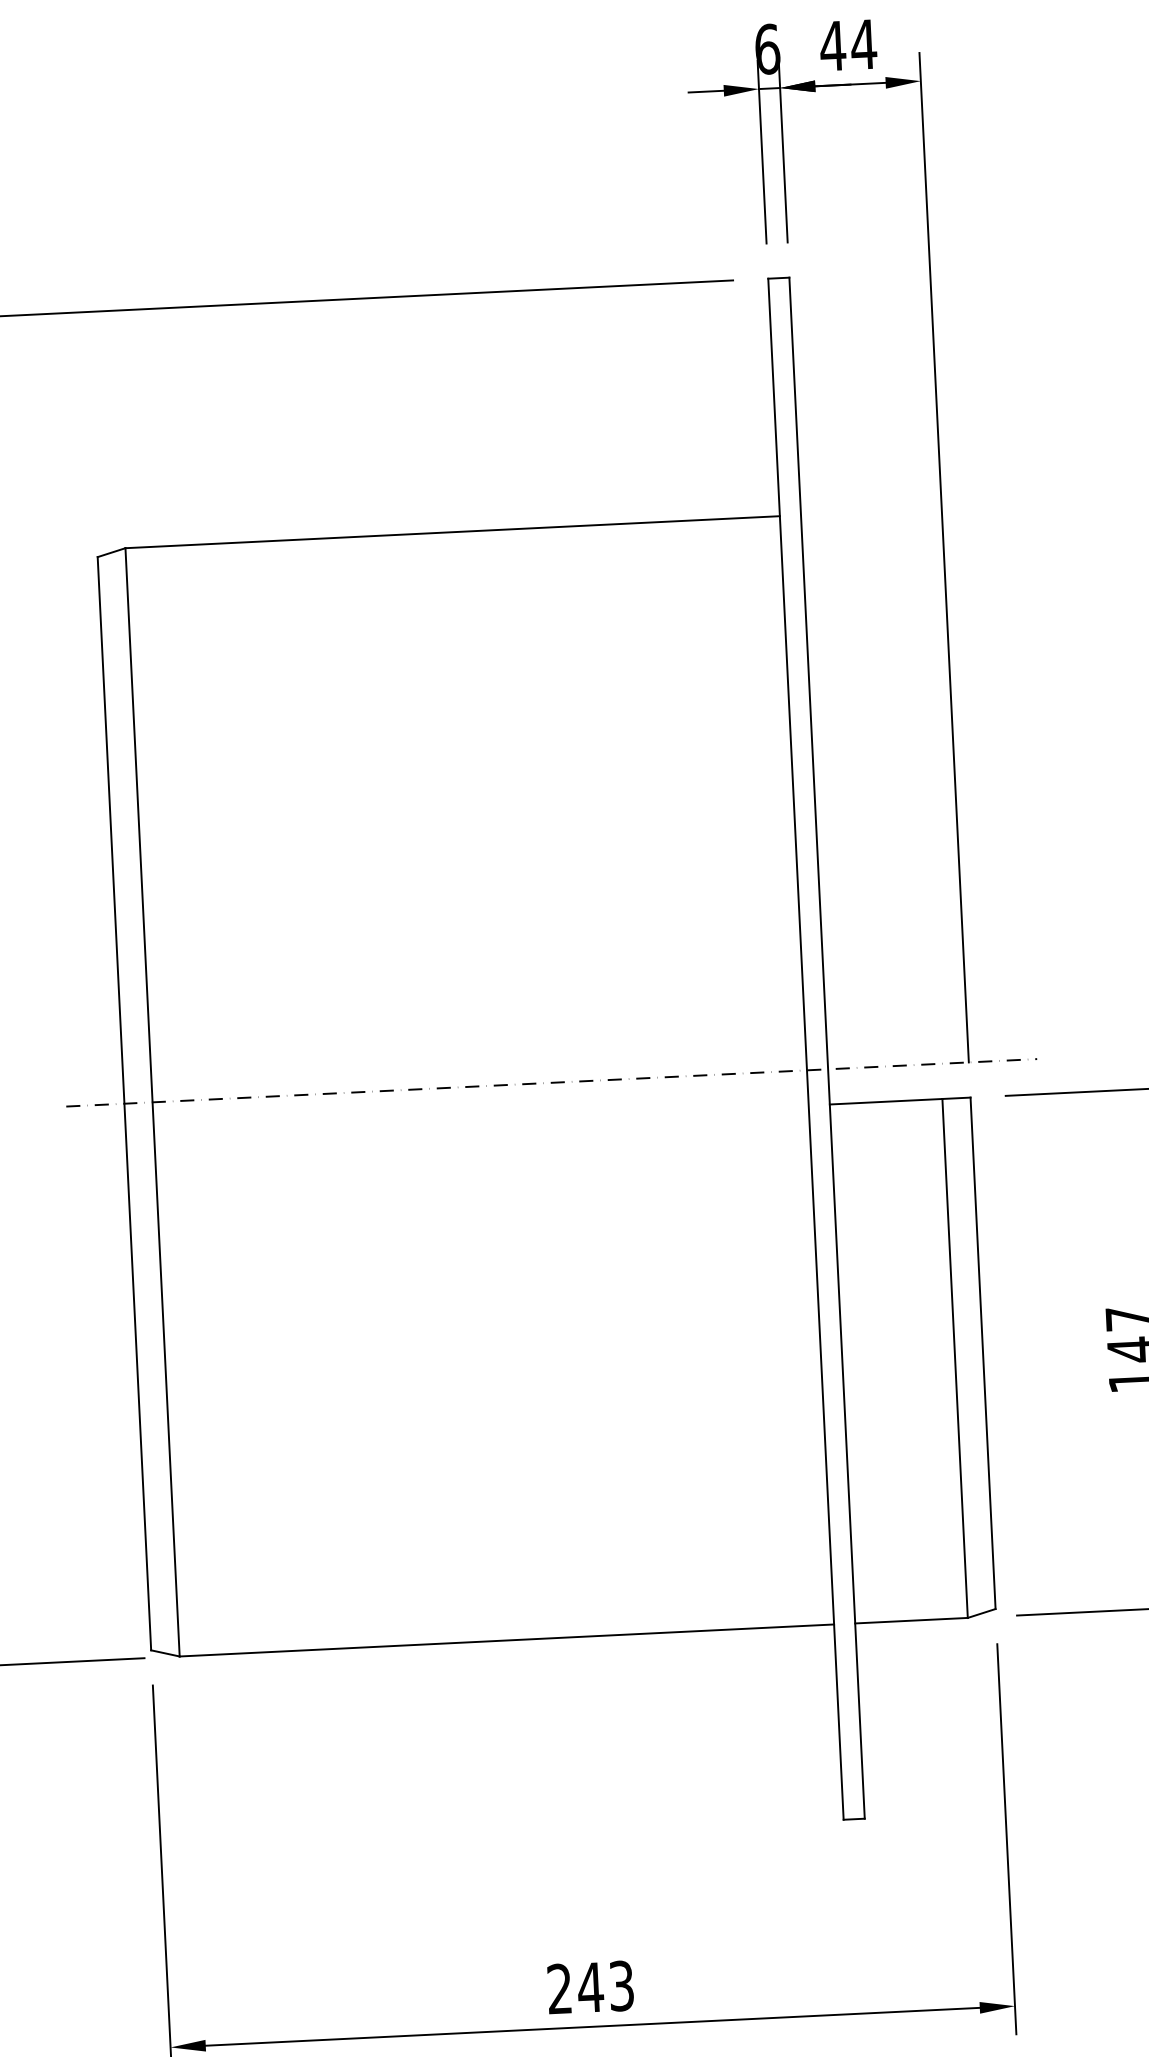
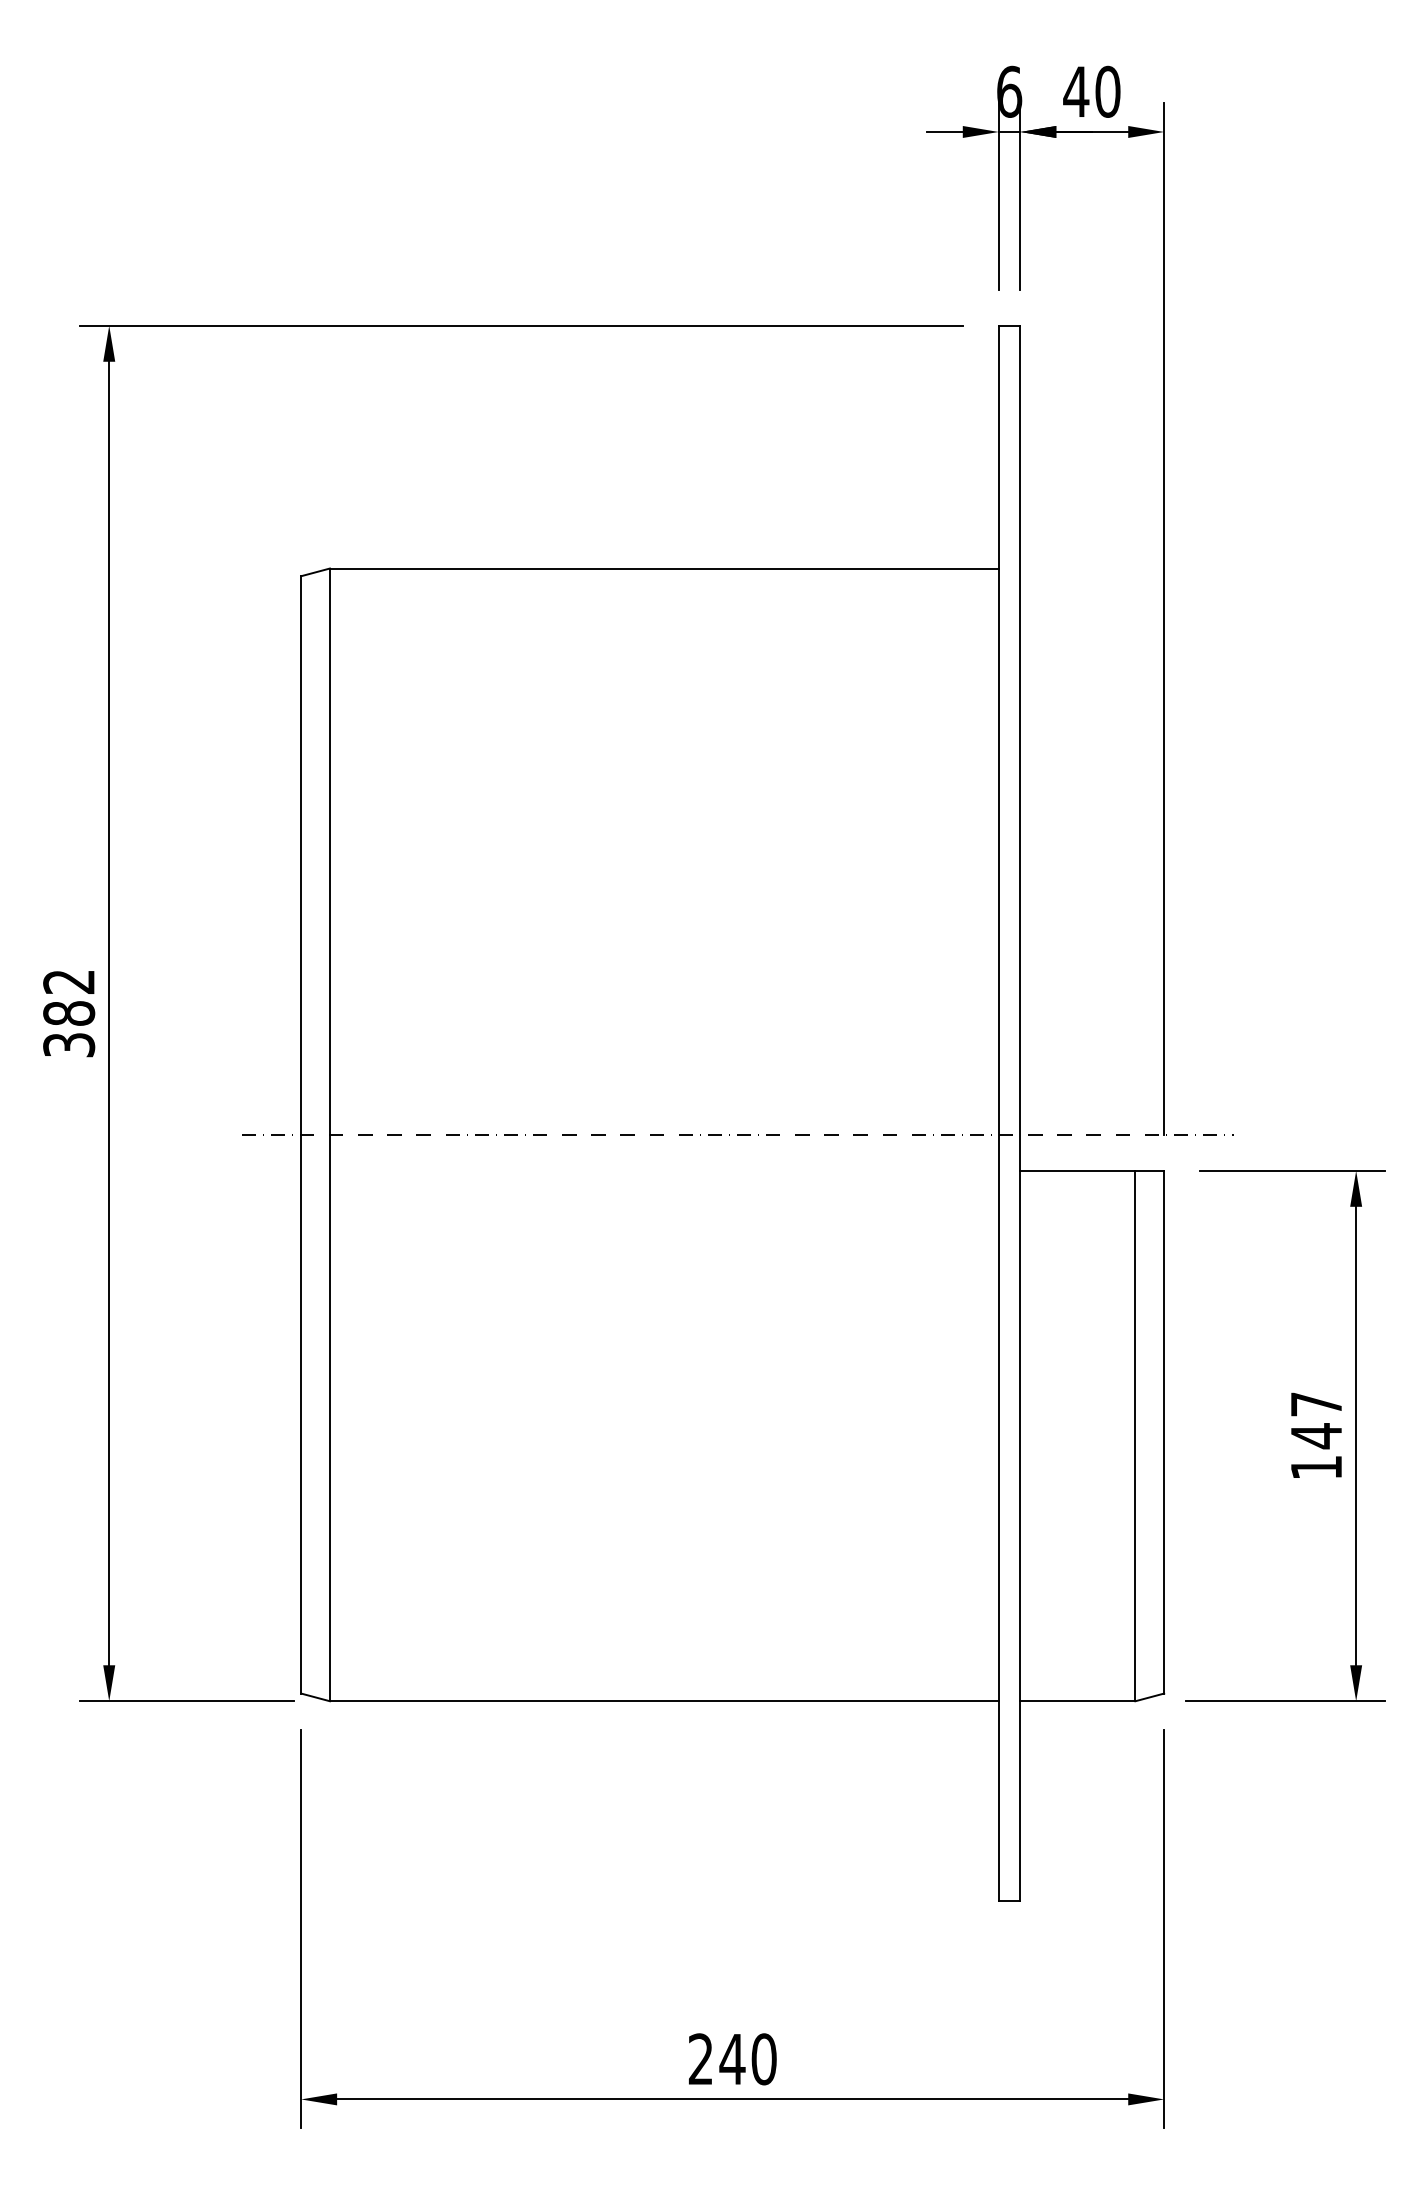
text: (863, 44) -> (1107, 91), 44 -> 40
text: (621, 1986) -> (763, 2059), 243 -> 240

